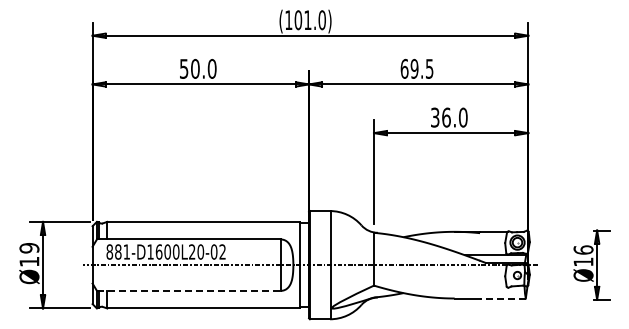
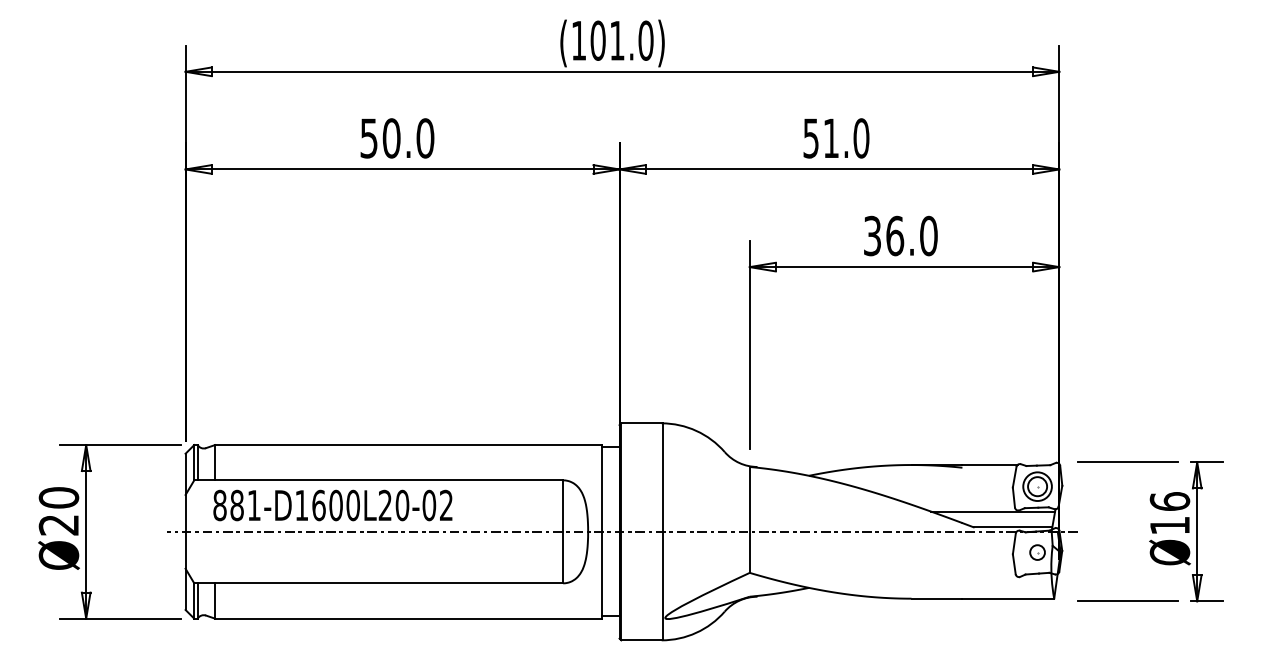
text: (416, 68) -> (835, 137), 69.5 -> 51.0
line: (562, 230) -> (1127, 462), added
text: (29, 254) -> (59, 510), Ø19 -> Ø20
line: (188, 290) -> (377, 582), dashed -> solid
line: (502, 298) -> (1007, 598), dashed -> solid
line: (562, 299) -> (1127, 600), added

